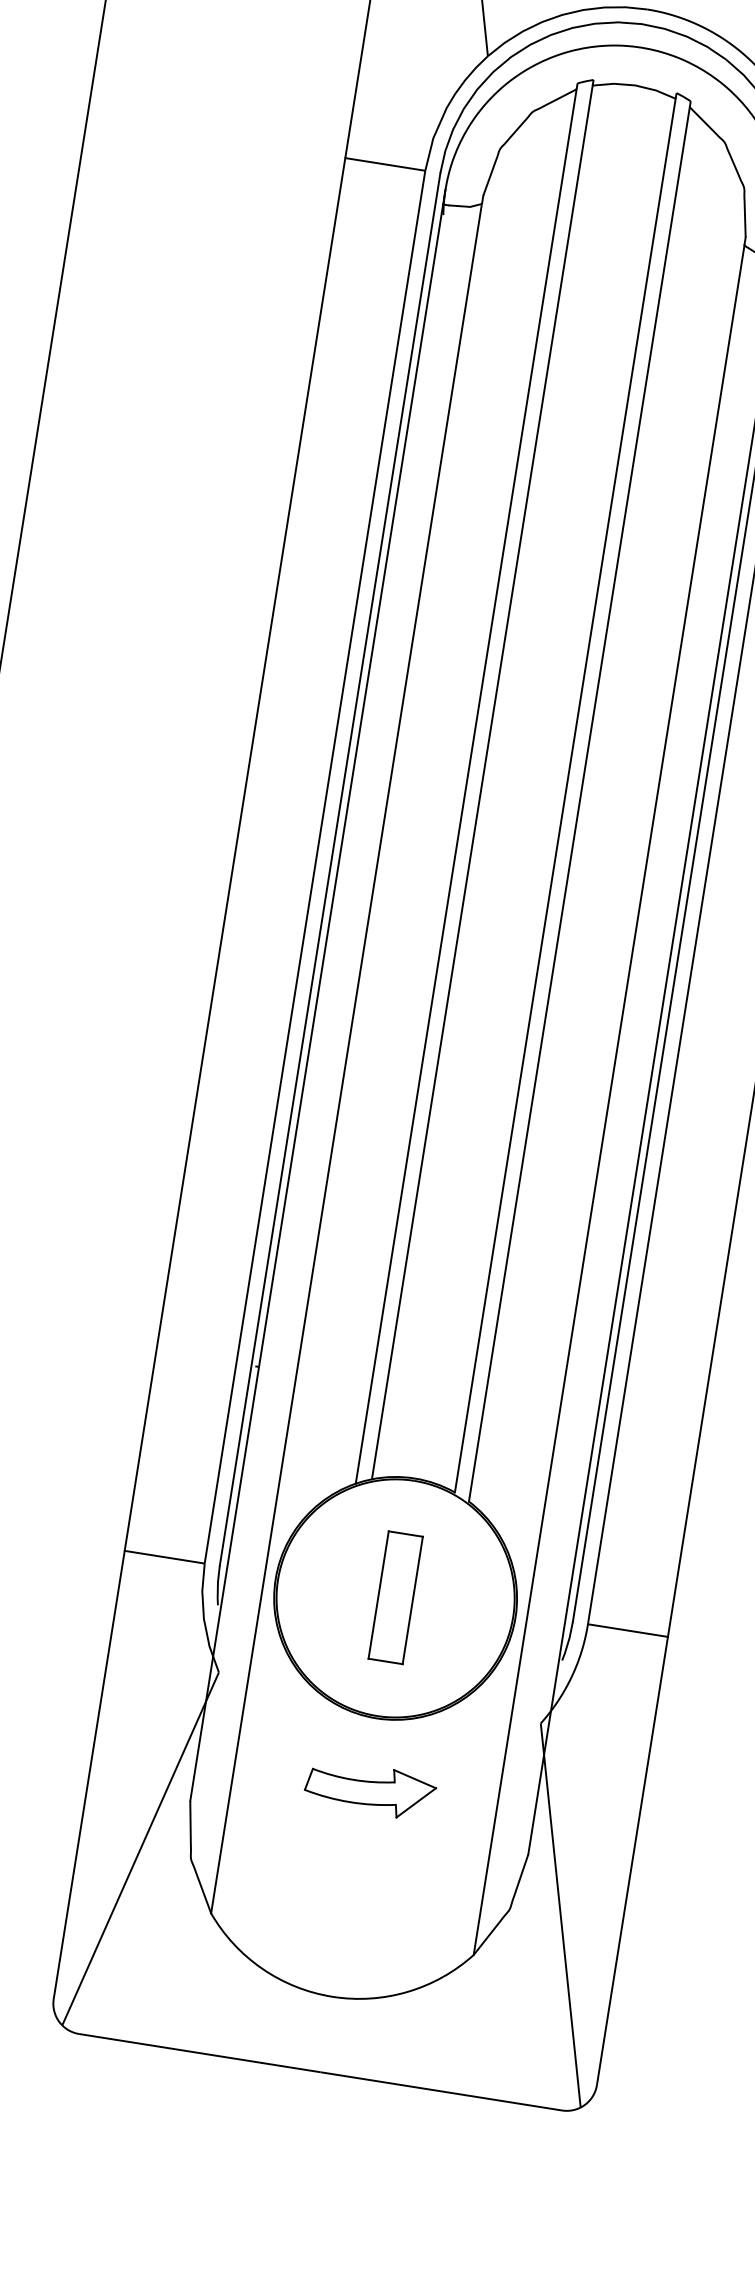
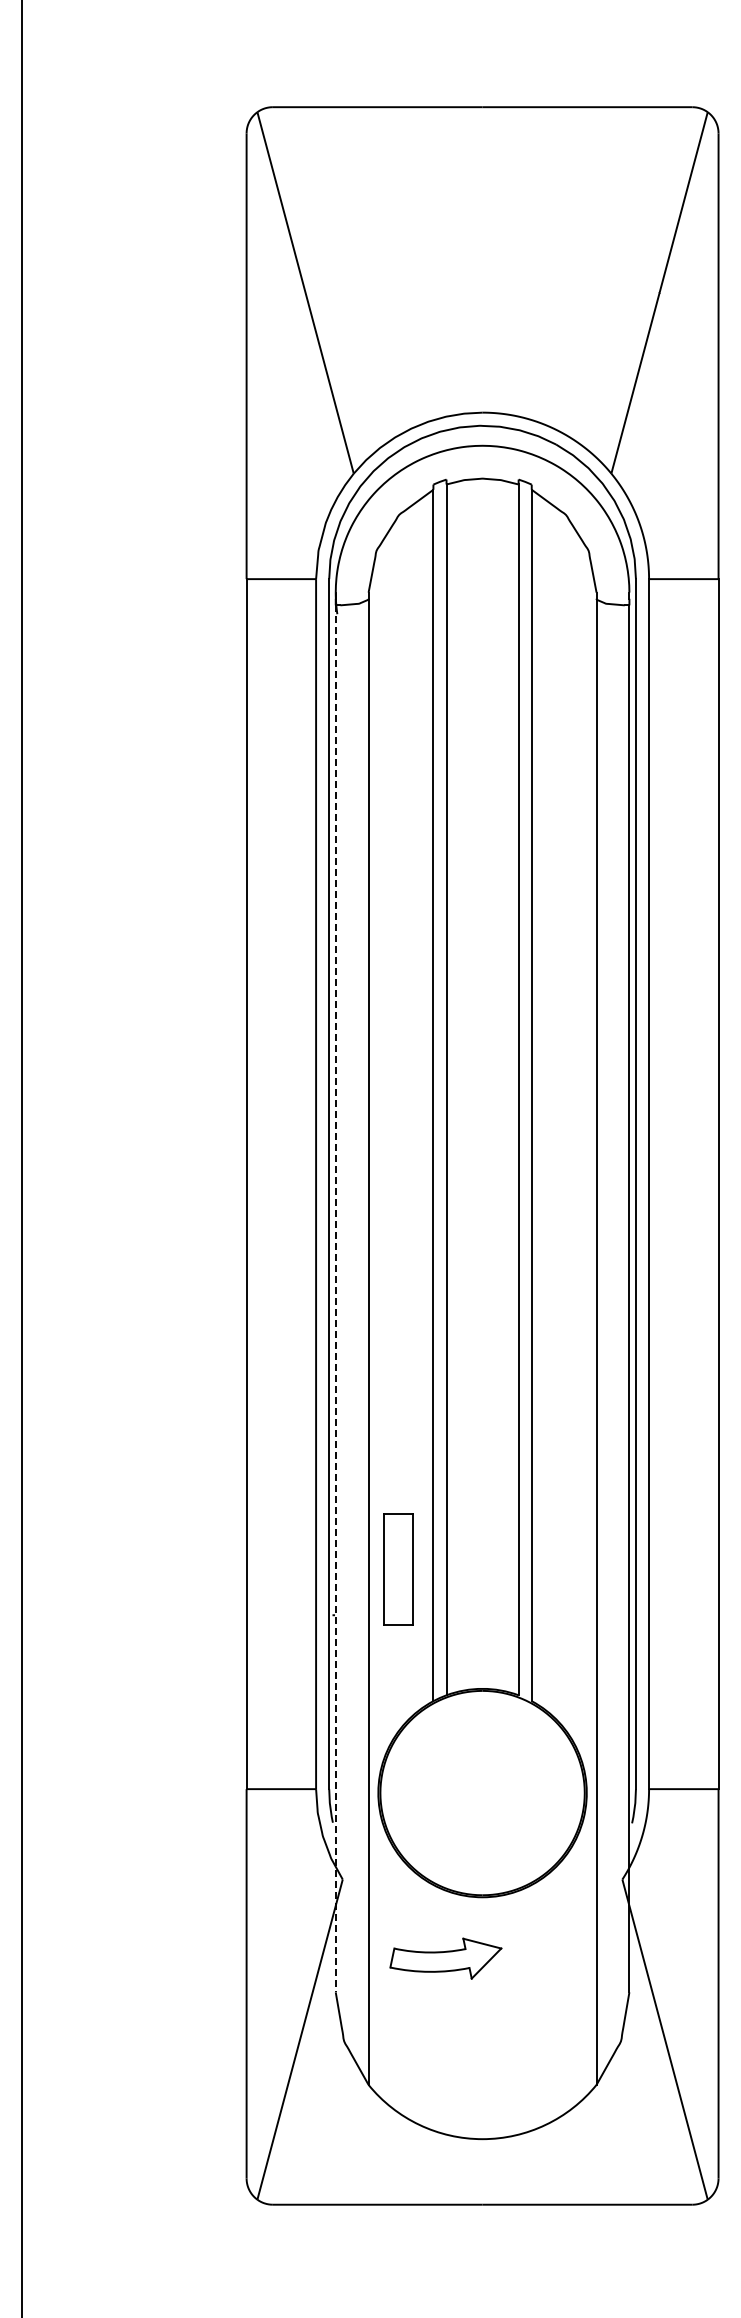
line: (316, 1003) -> (335, 1299), solid -> dashed
part: (395, 1597) -> (398, 1569), moved
part: (369, 1789) -> (445, 1958), moved

